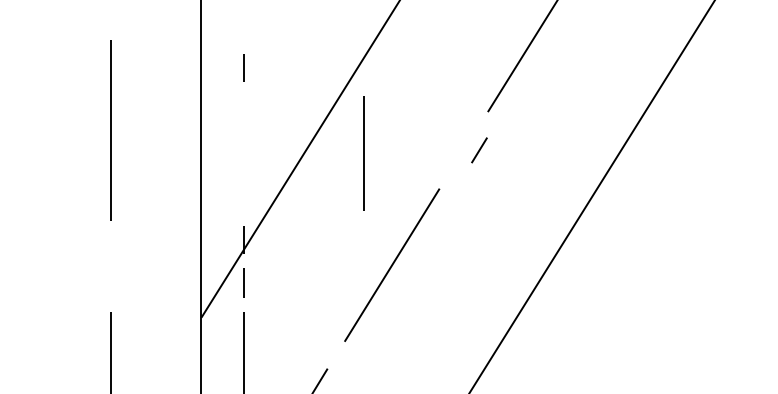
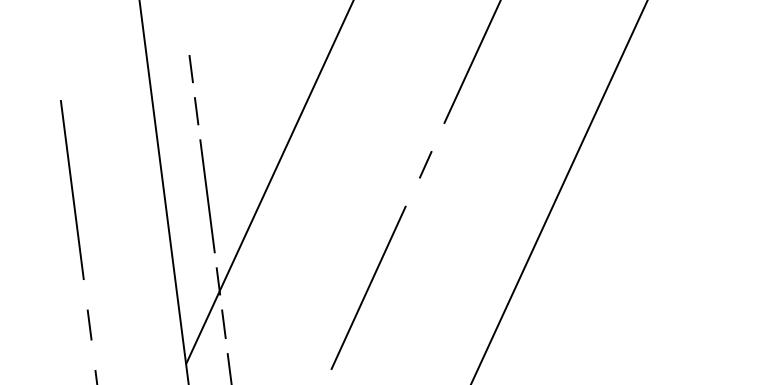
line: (243, 25) -> (190, 69), added
line: (479, 150) -> (425, 164), moved
line: (363, 153) -> (206, 195), moved
line: (110, 266) -> (89, 324), added

